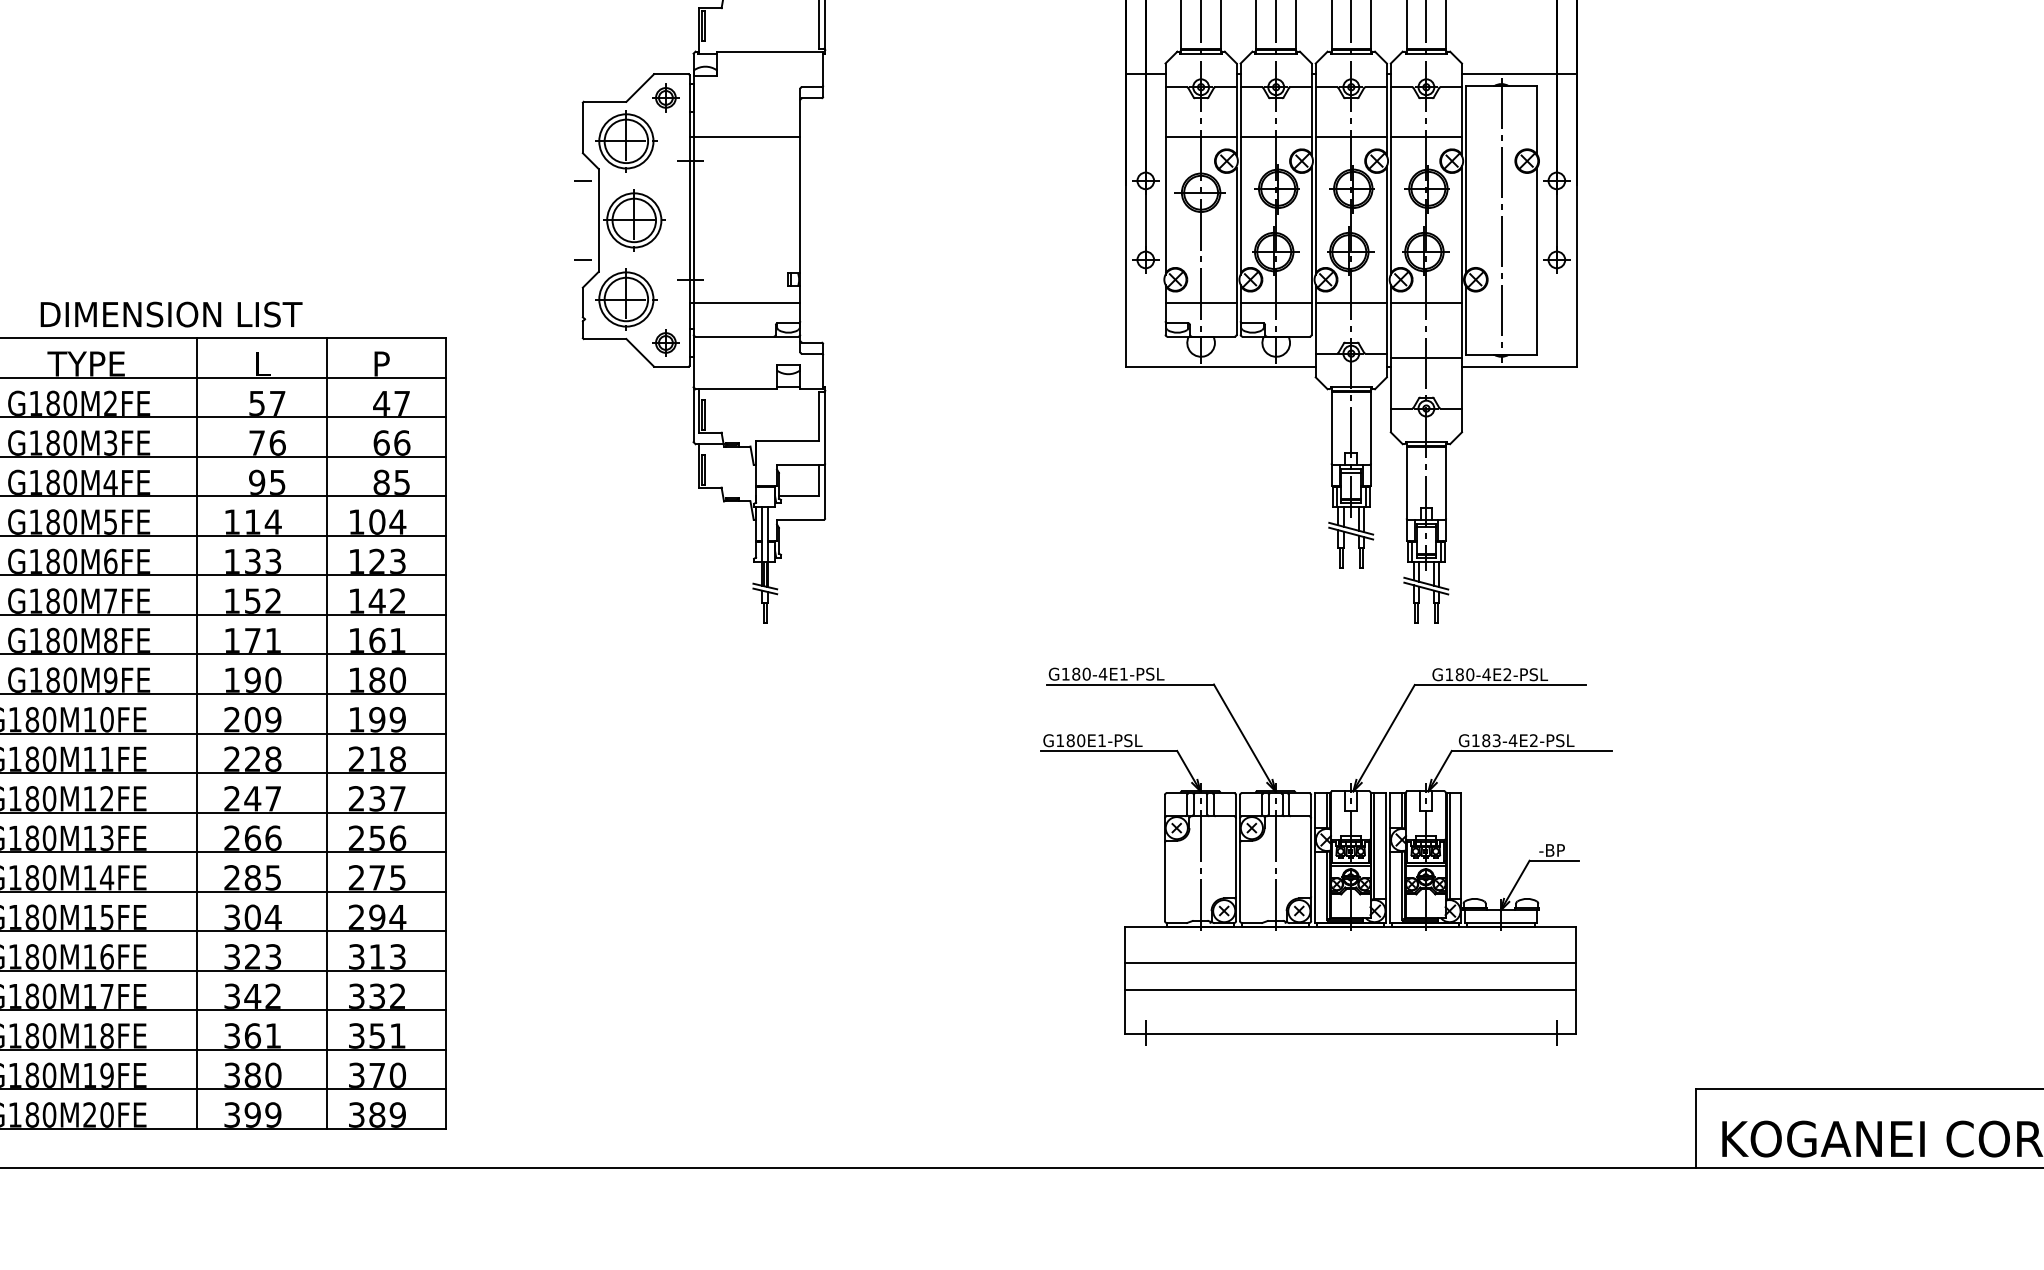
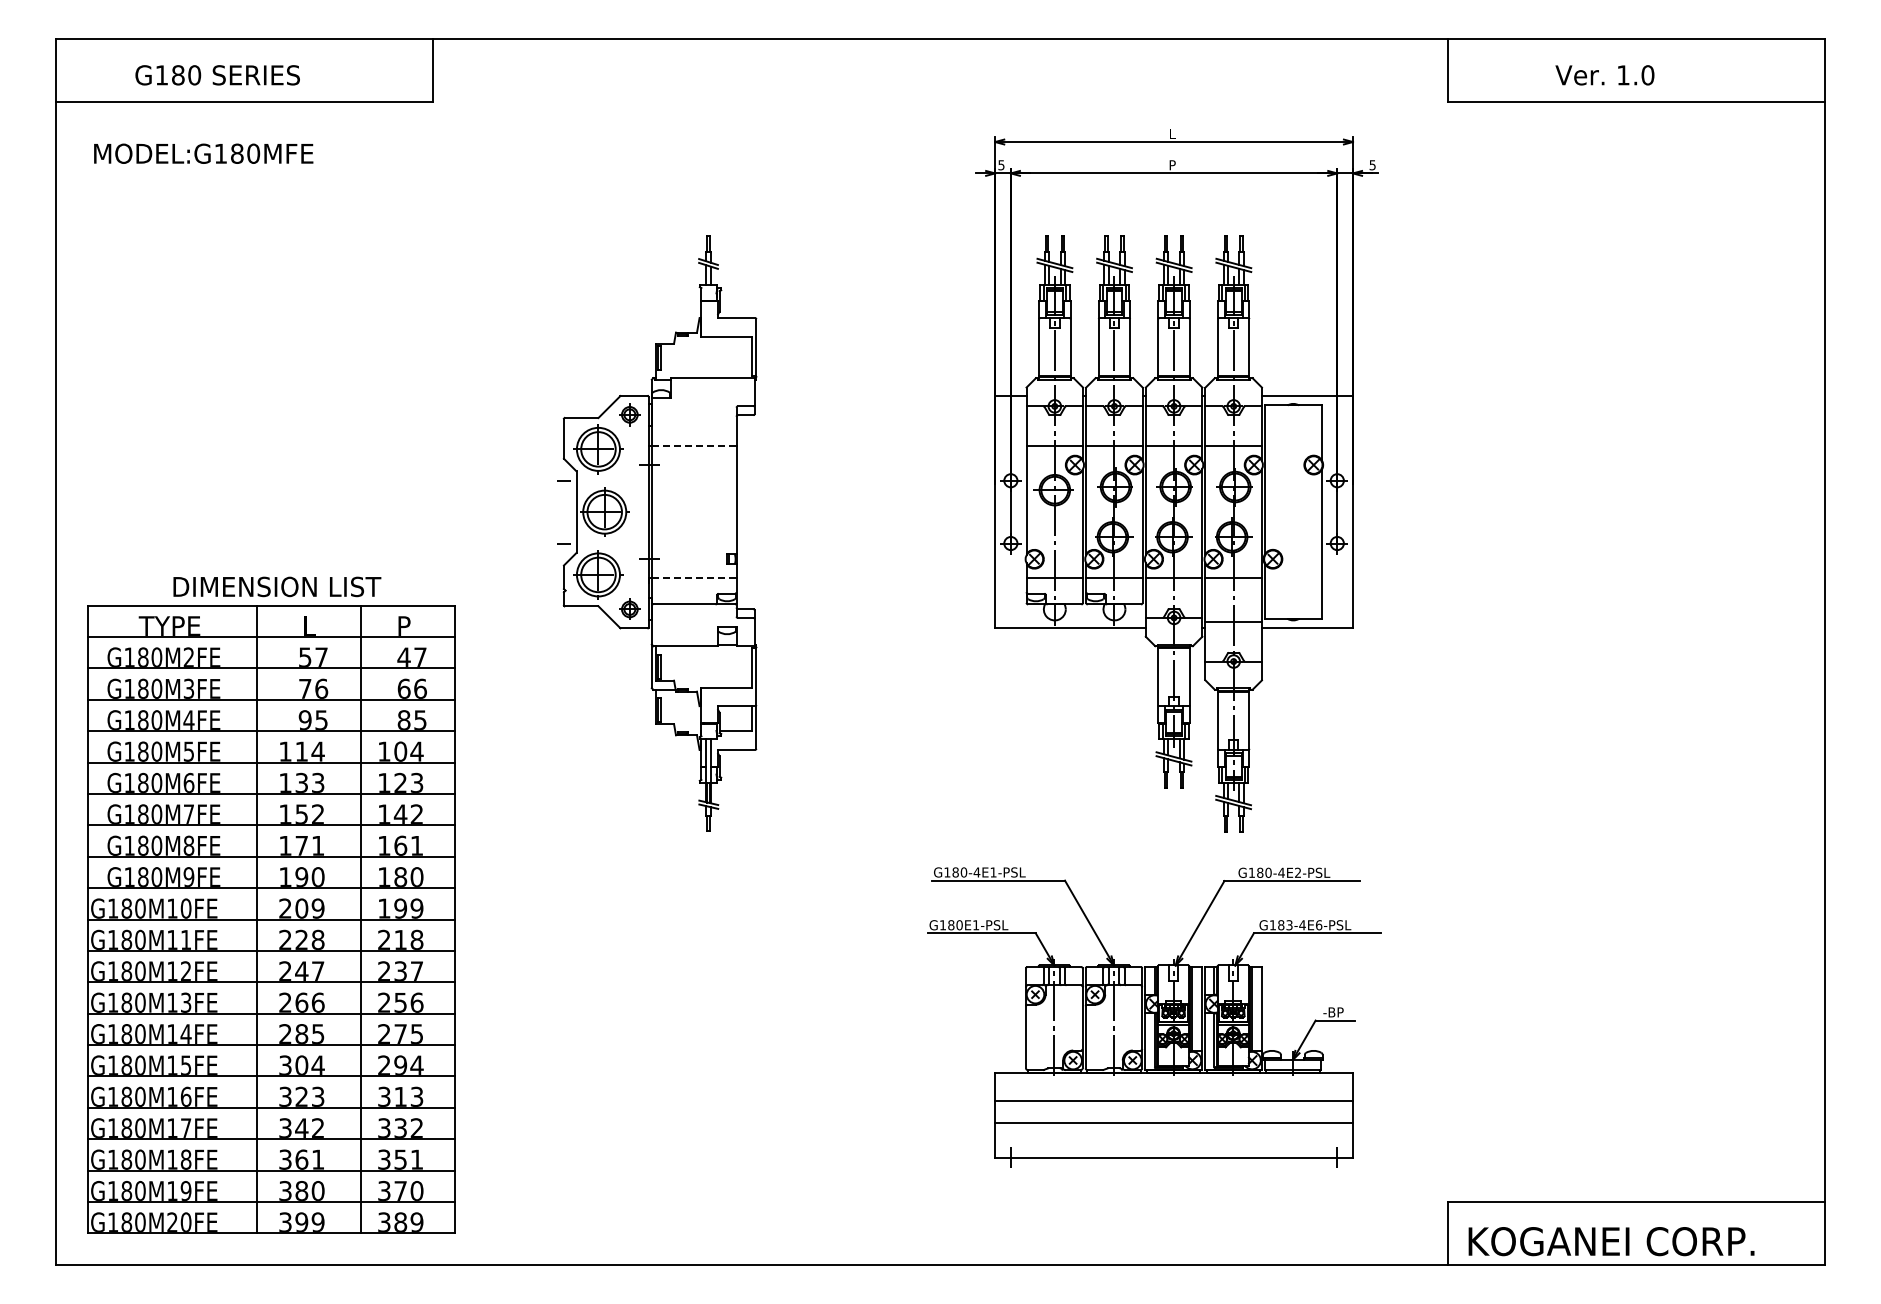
line: (747, 137) -> (694, 446), solid -> dashed
line: (1501, 219) -> (1293, 511), removed
line: (747, 303) -> (694, 578), solid -> dashed
text: (171, 314) -> (277, 586), moved
text: (1534, 741) -> (1319, 925), G183-4E2-PSL -> G183-4E6-PSL

